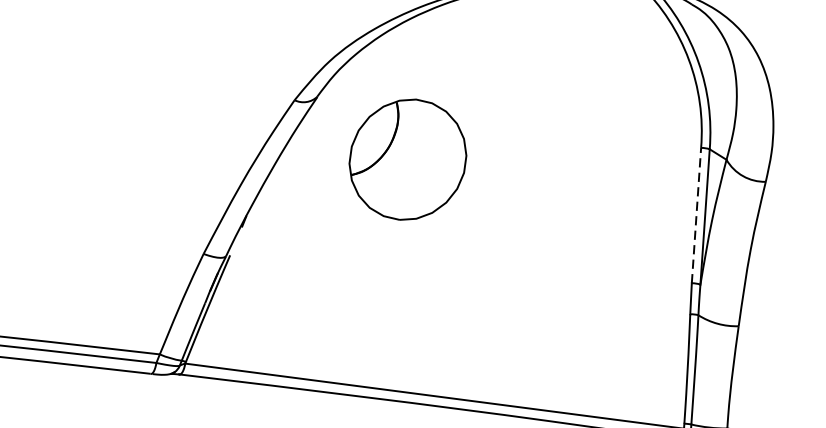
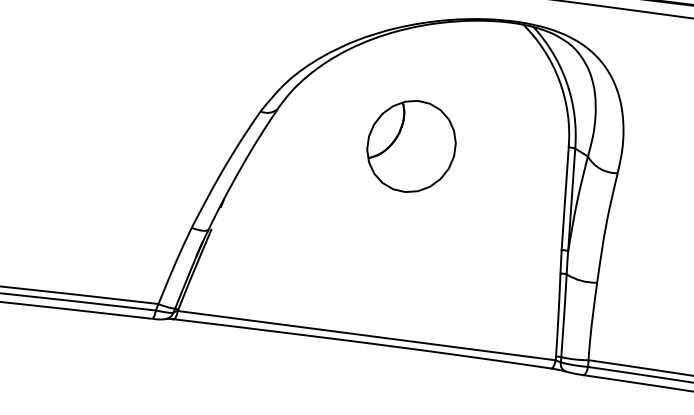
part: (407, 159) -> (411, 146), moved
line: (696, 215) -> (565, 198), dashed -> solid

